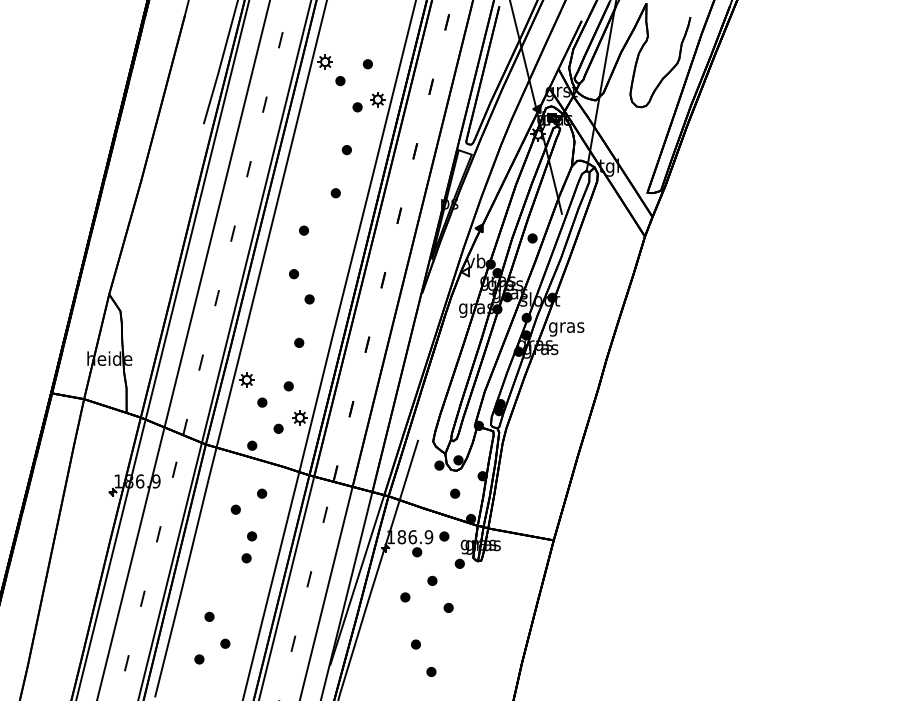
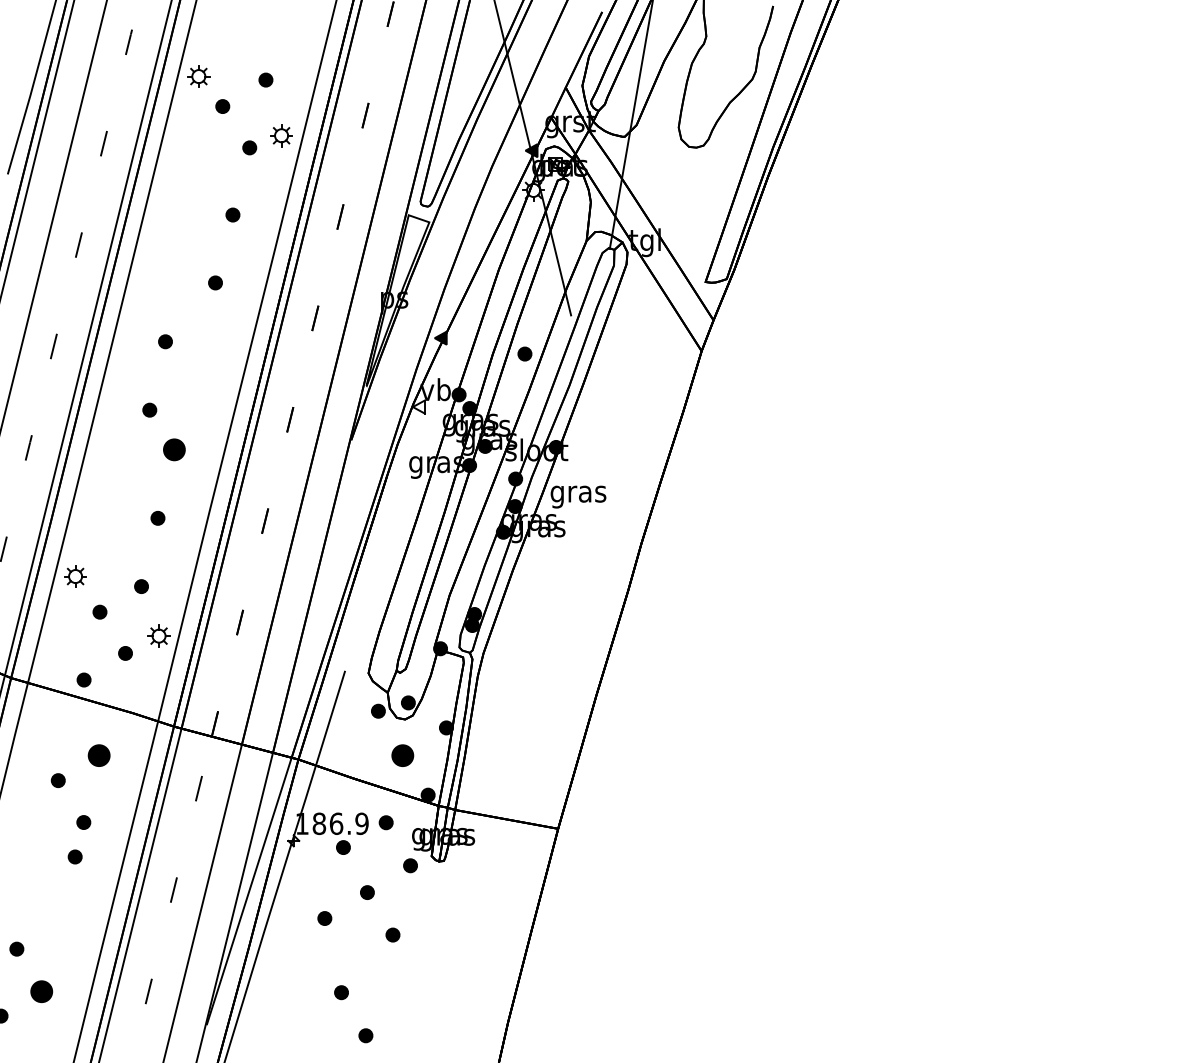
part: (309, 299) -> (174, 450), size x1.6
part: (262, 493) -> (100, 755), size x1.6
part: (455, 493) -> (403, 755), size x1.6
part: (225, 643) -> (42, 990), size x1.6

